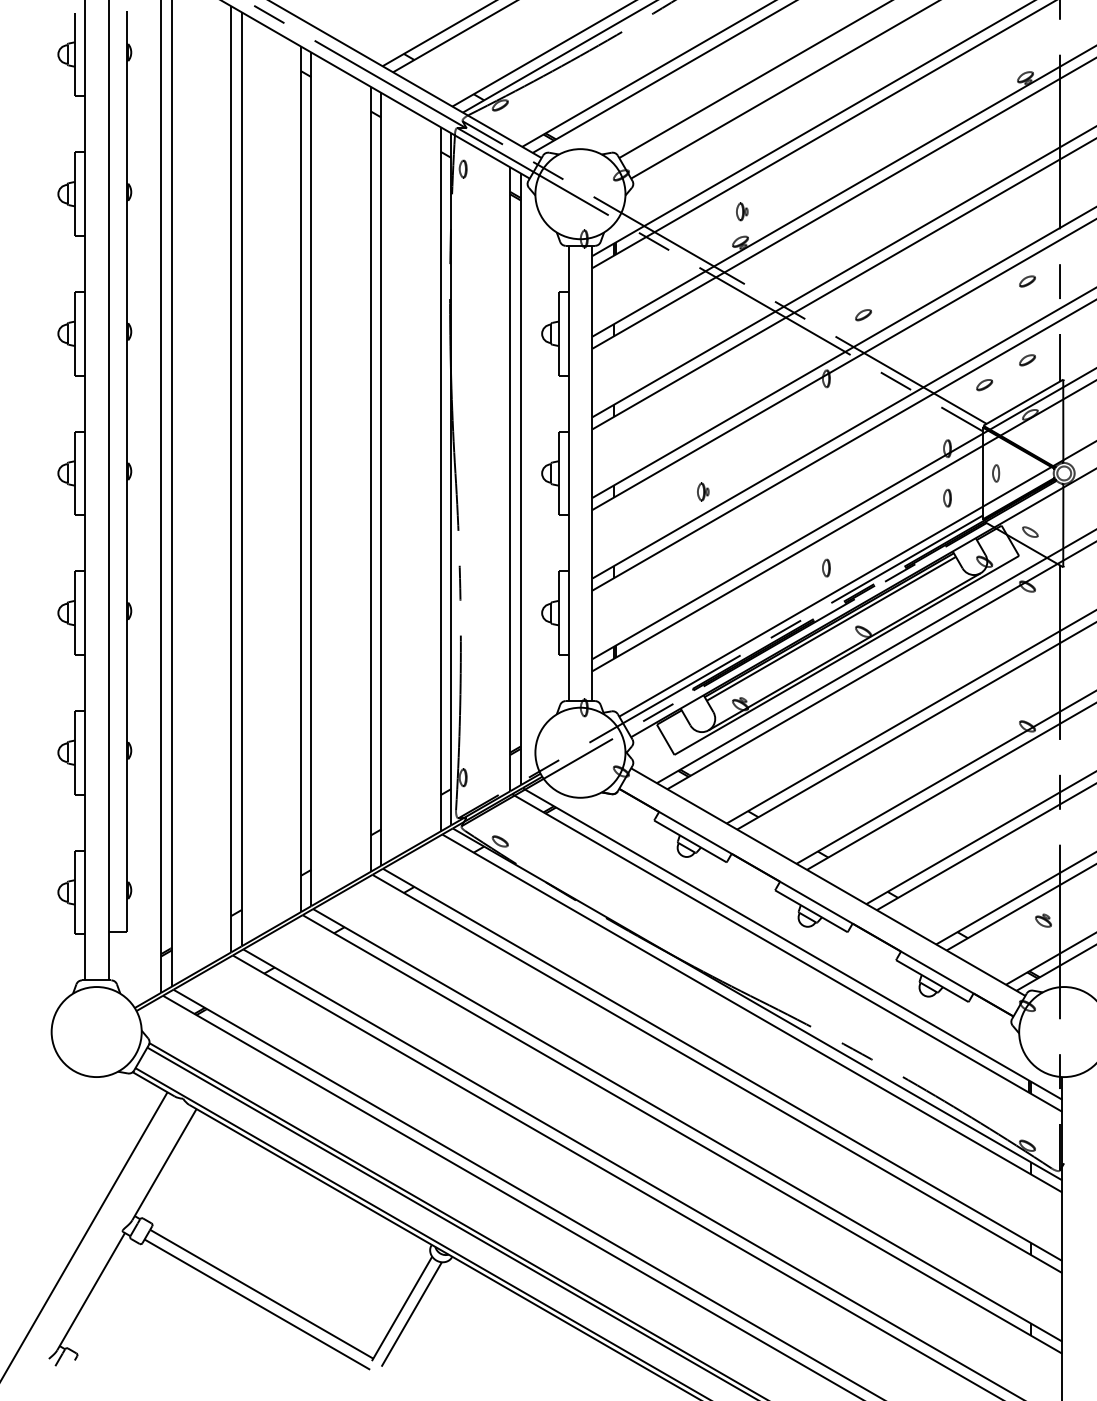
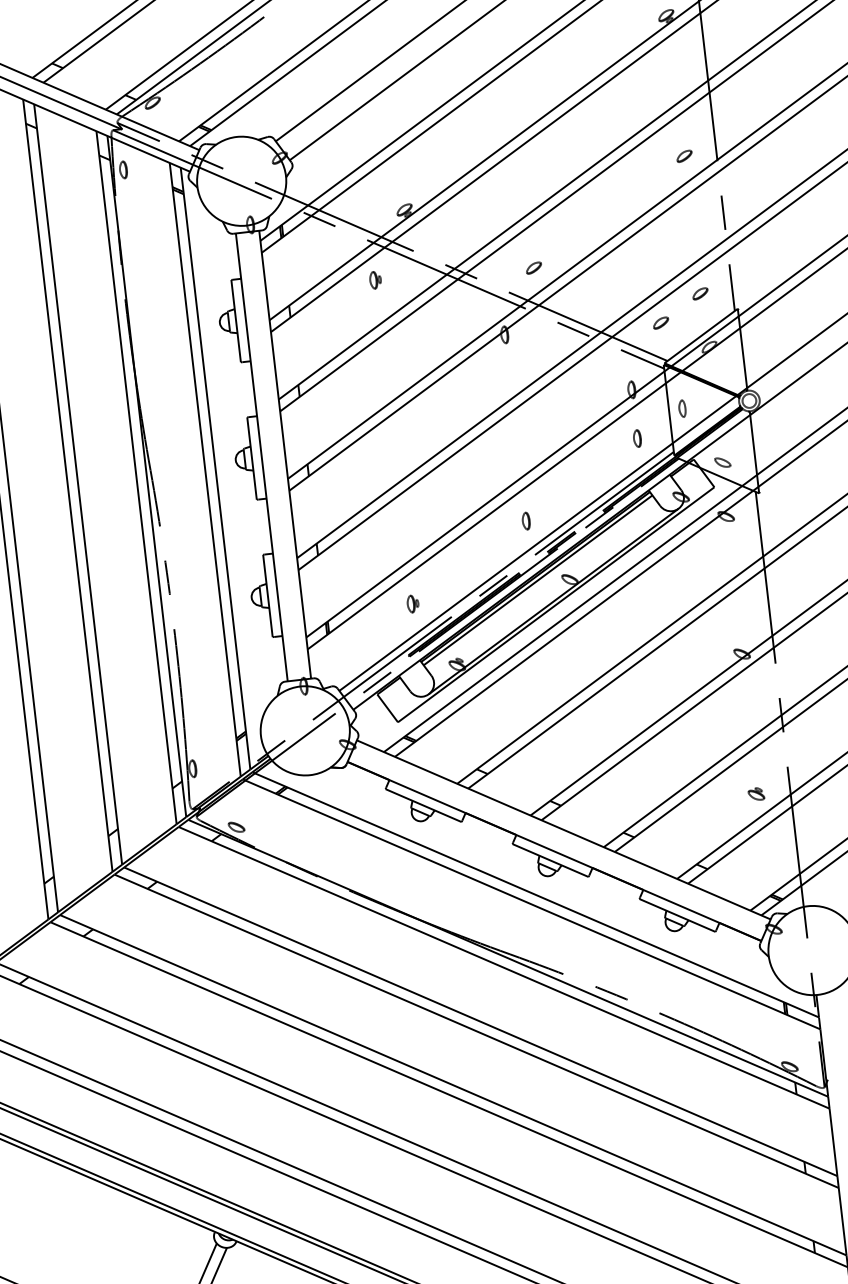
part: (742, 211) -> (375, 279), moved
part: (1027, 281) -> (684, 156), moved
part: (703, 491) -> (413, 603), moved
part: (1043, 920) -> (756, 794), moved

